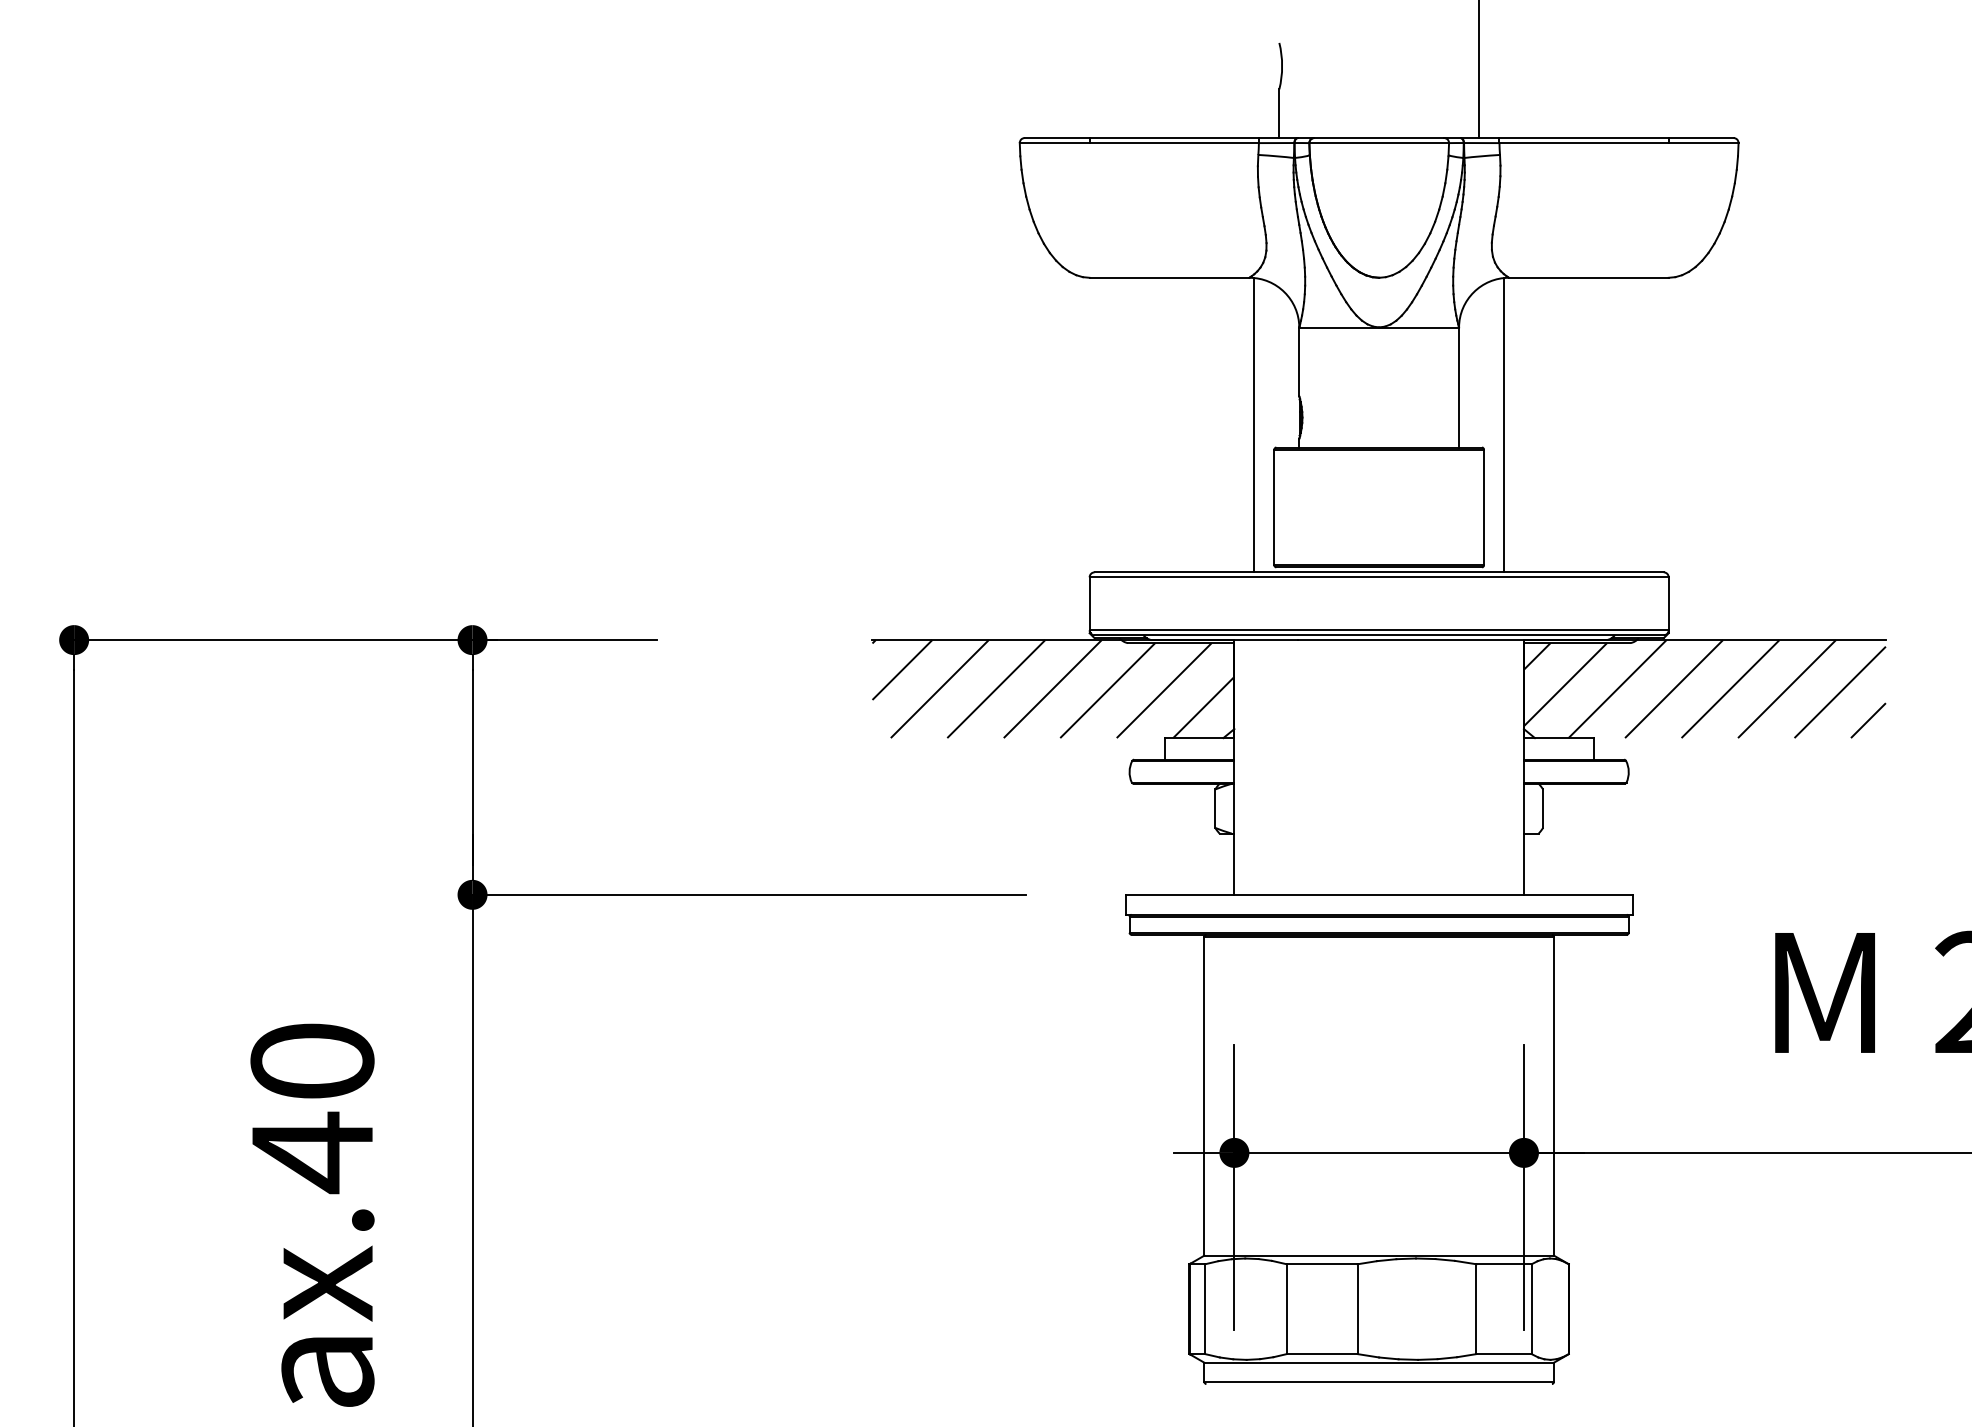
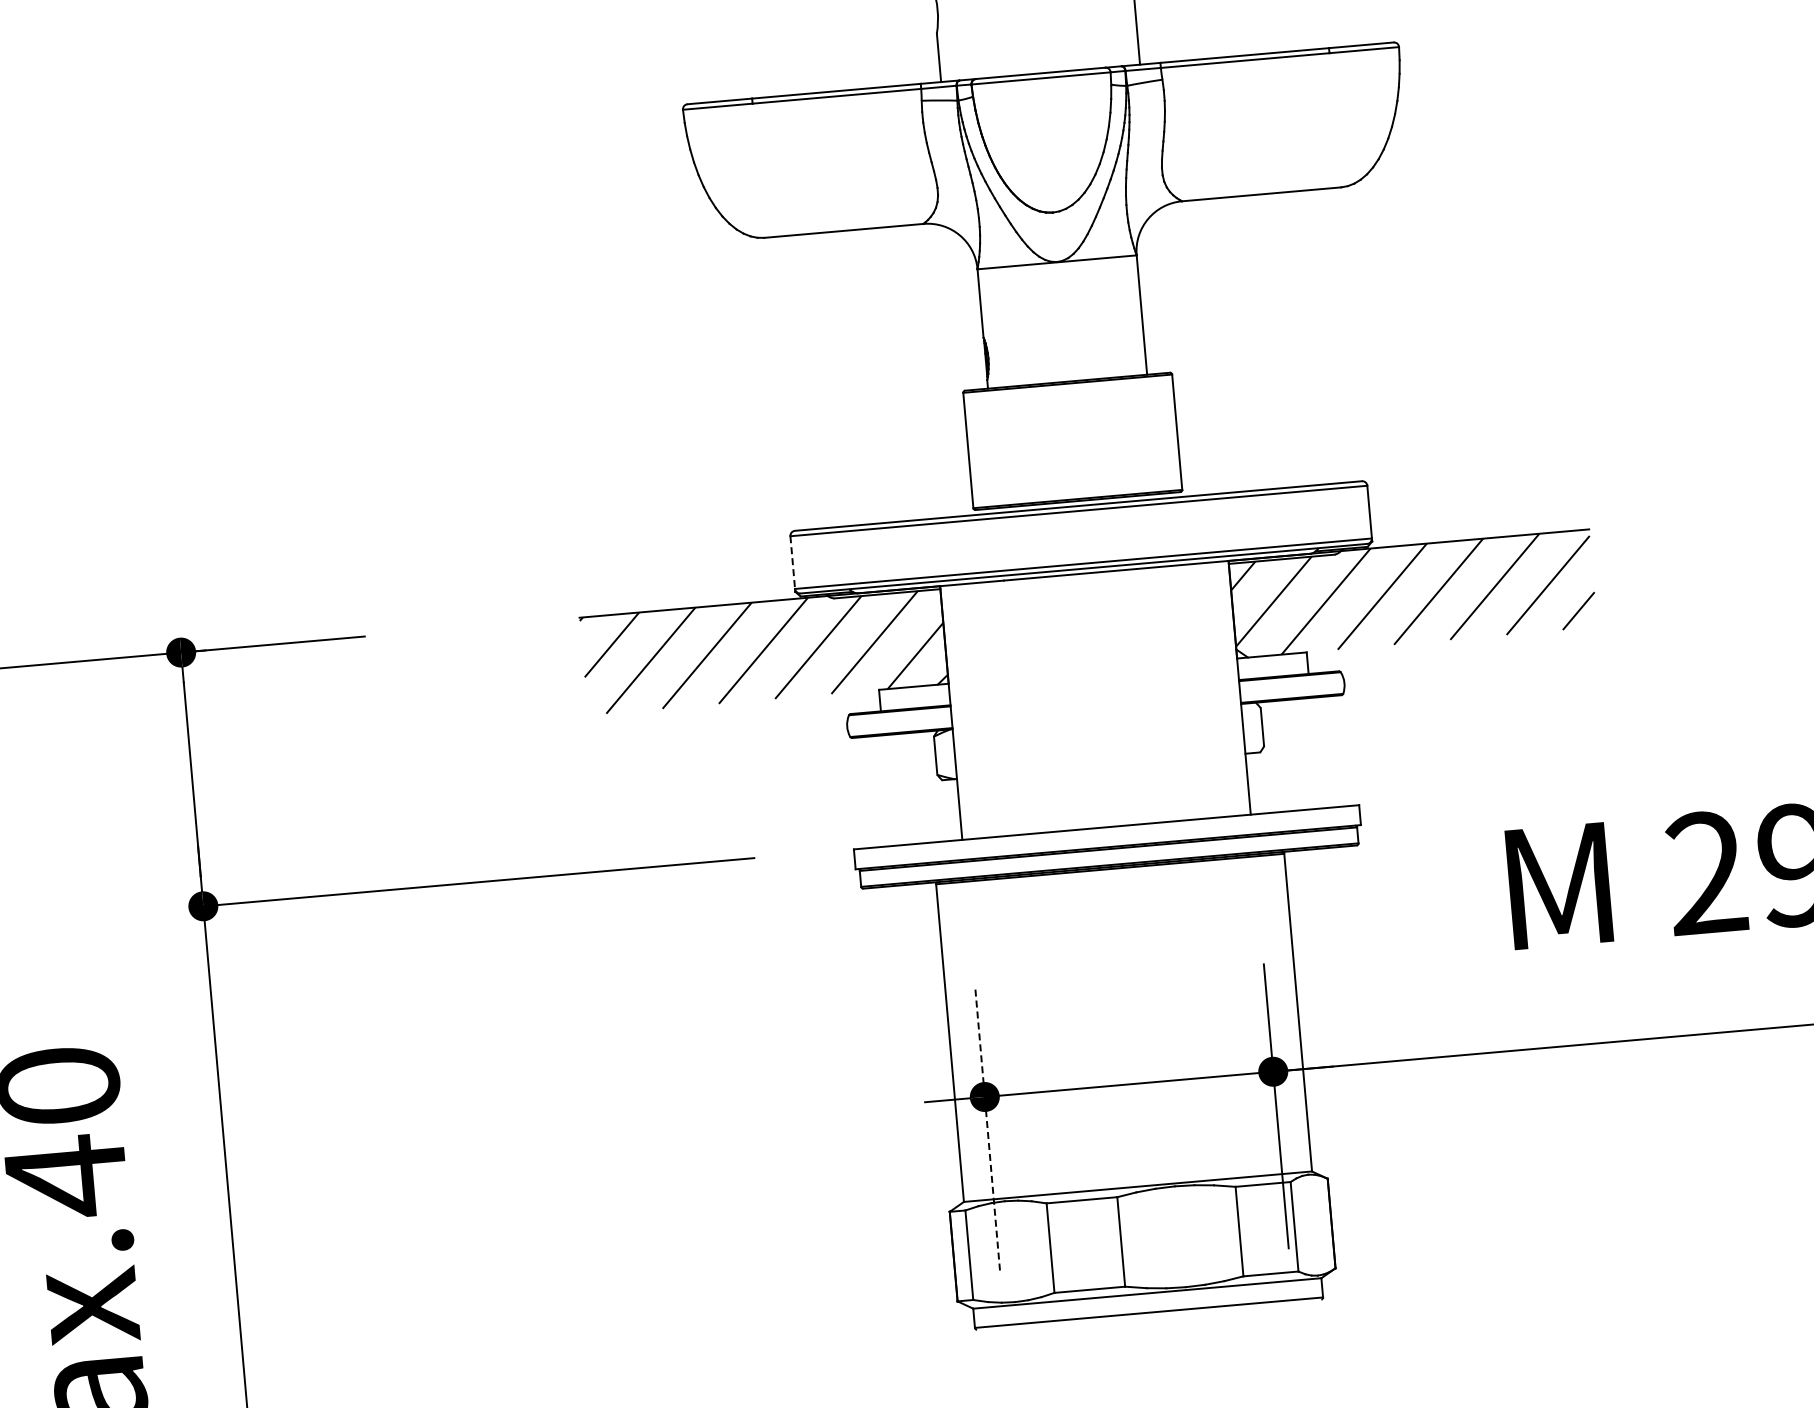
line: (1254, 425) -> (941, 370), removed
line: (1503, 425) -> (1189, 348), removed
line: (1089, 604) -> (792, 563), solid -> dashed
line: (1234, 1187) -> (987, 1131), solid -> dashed

